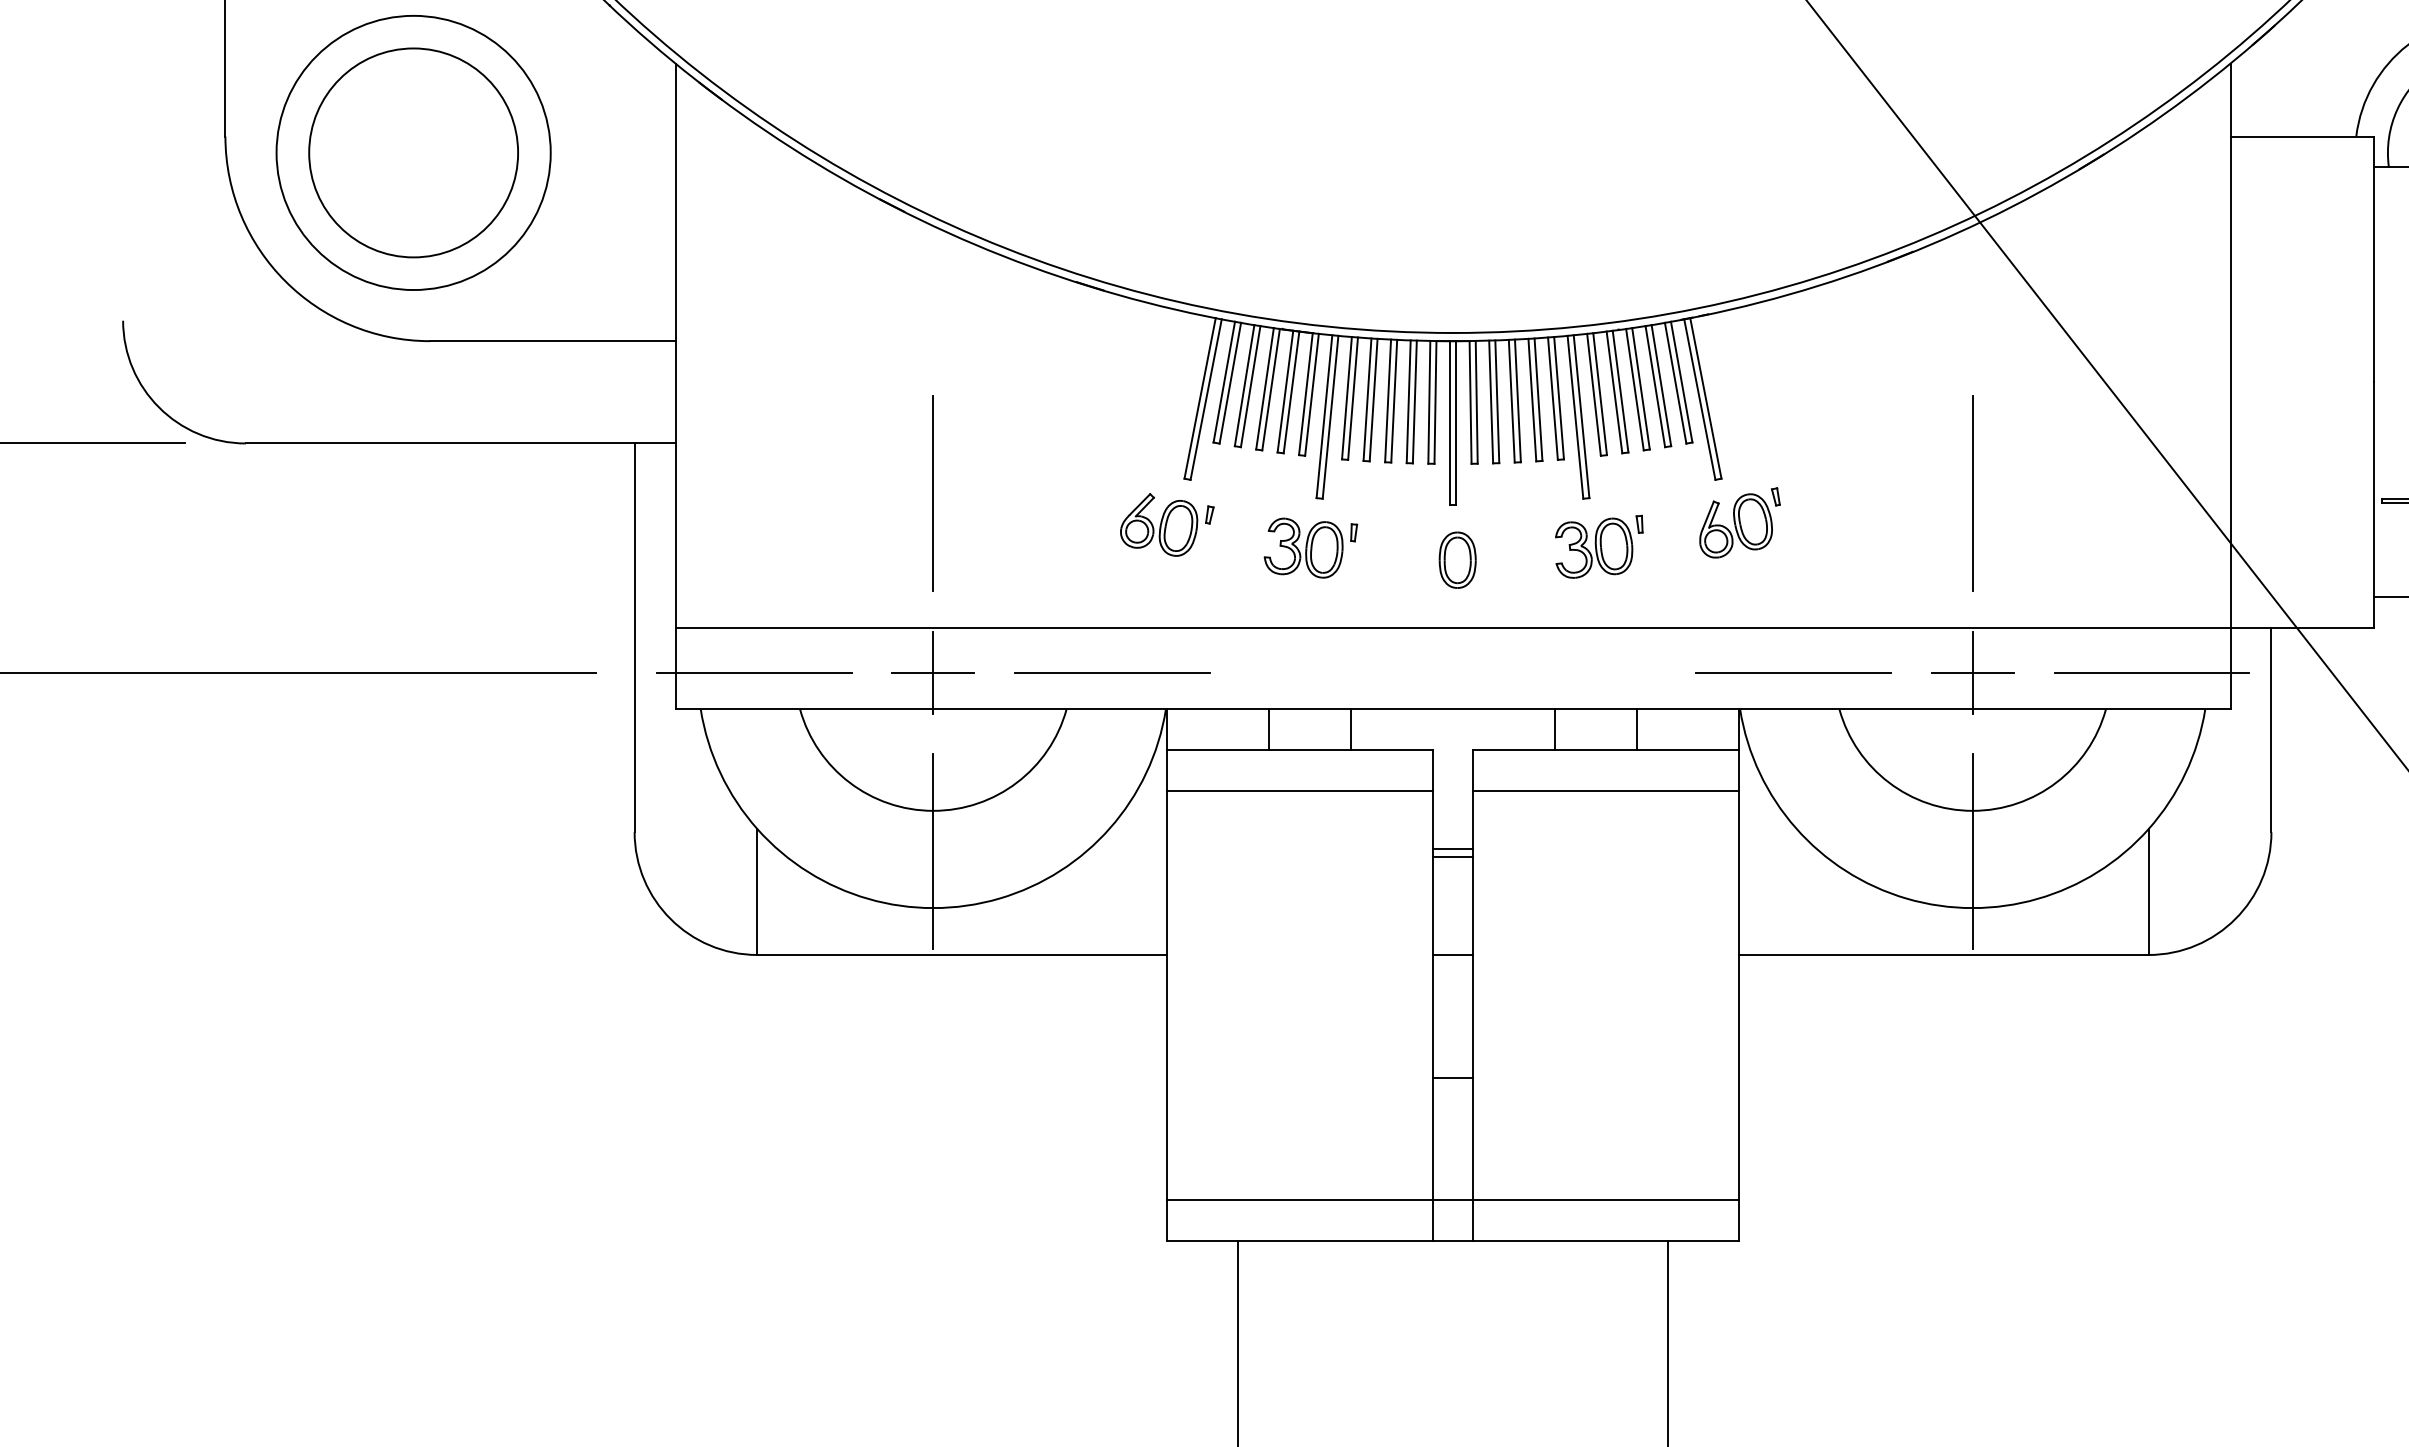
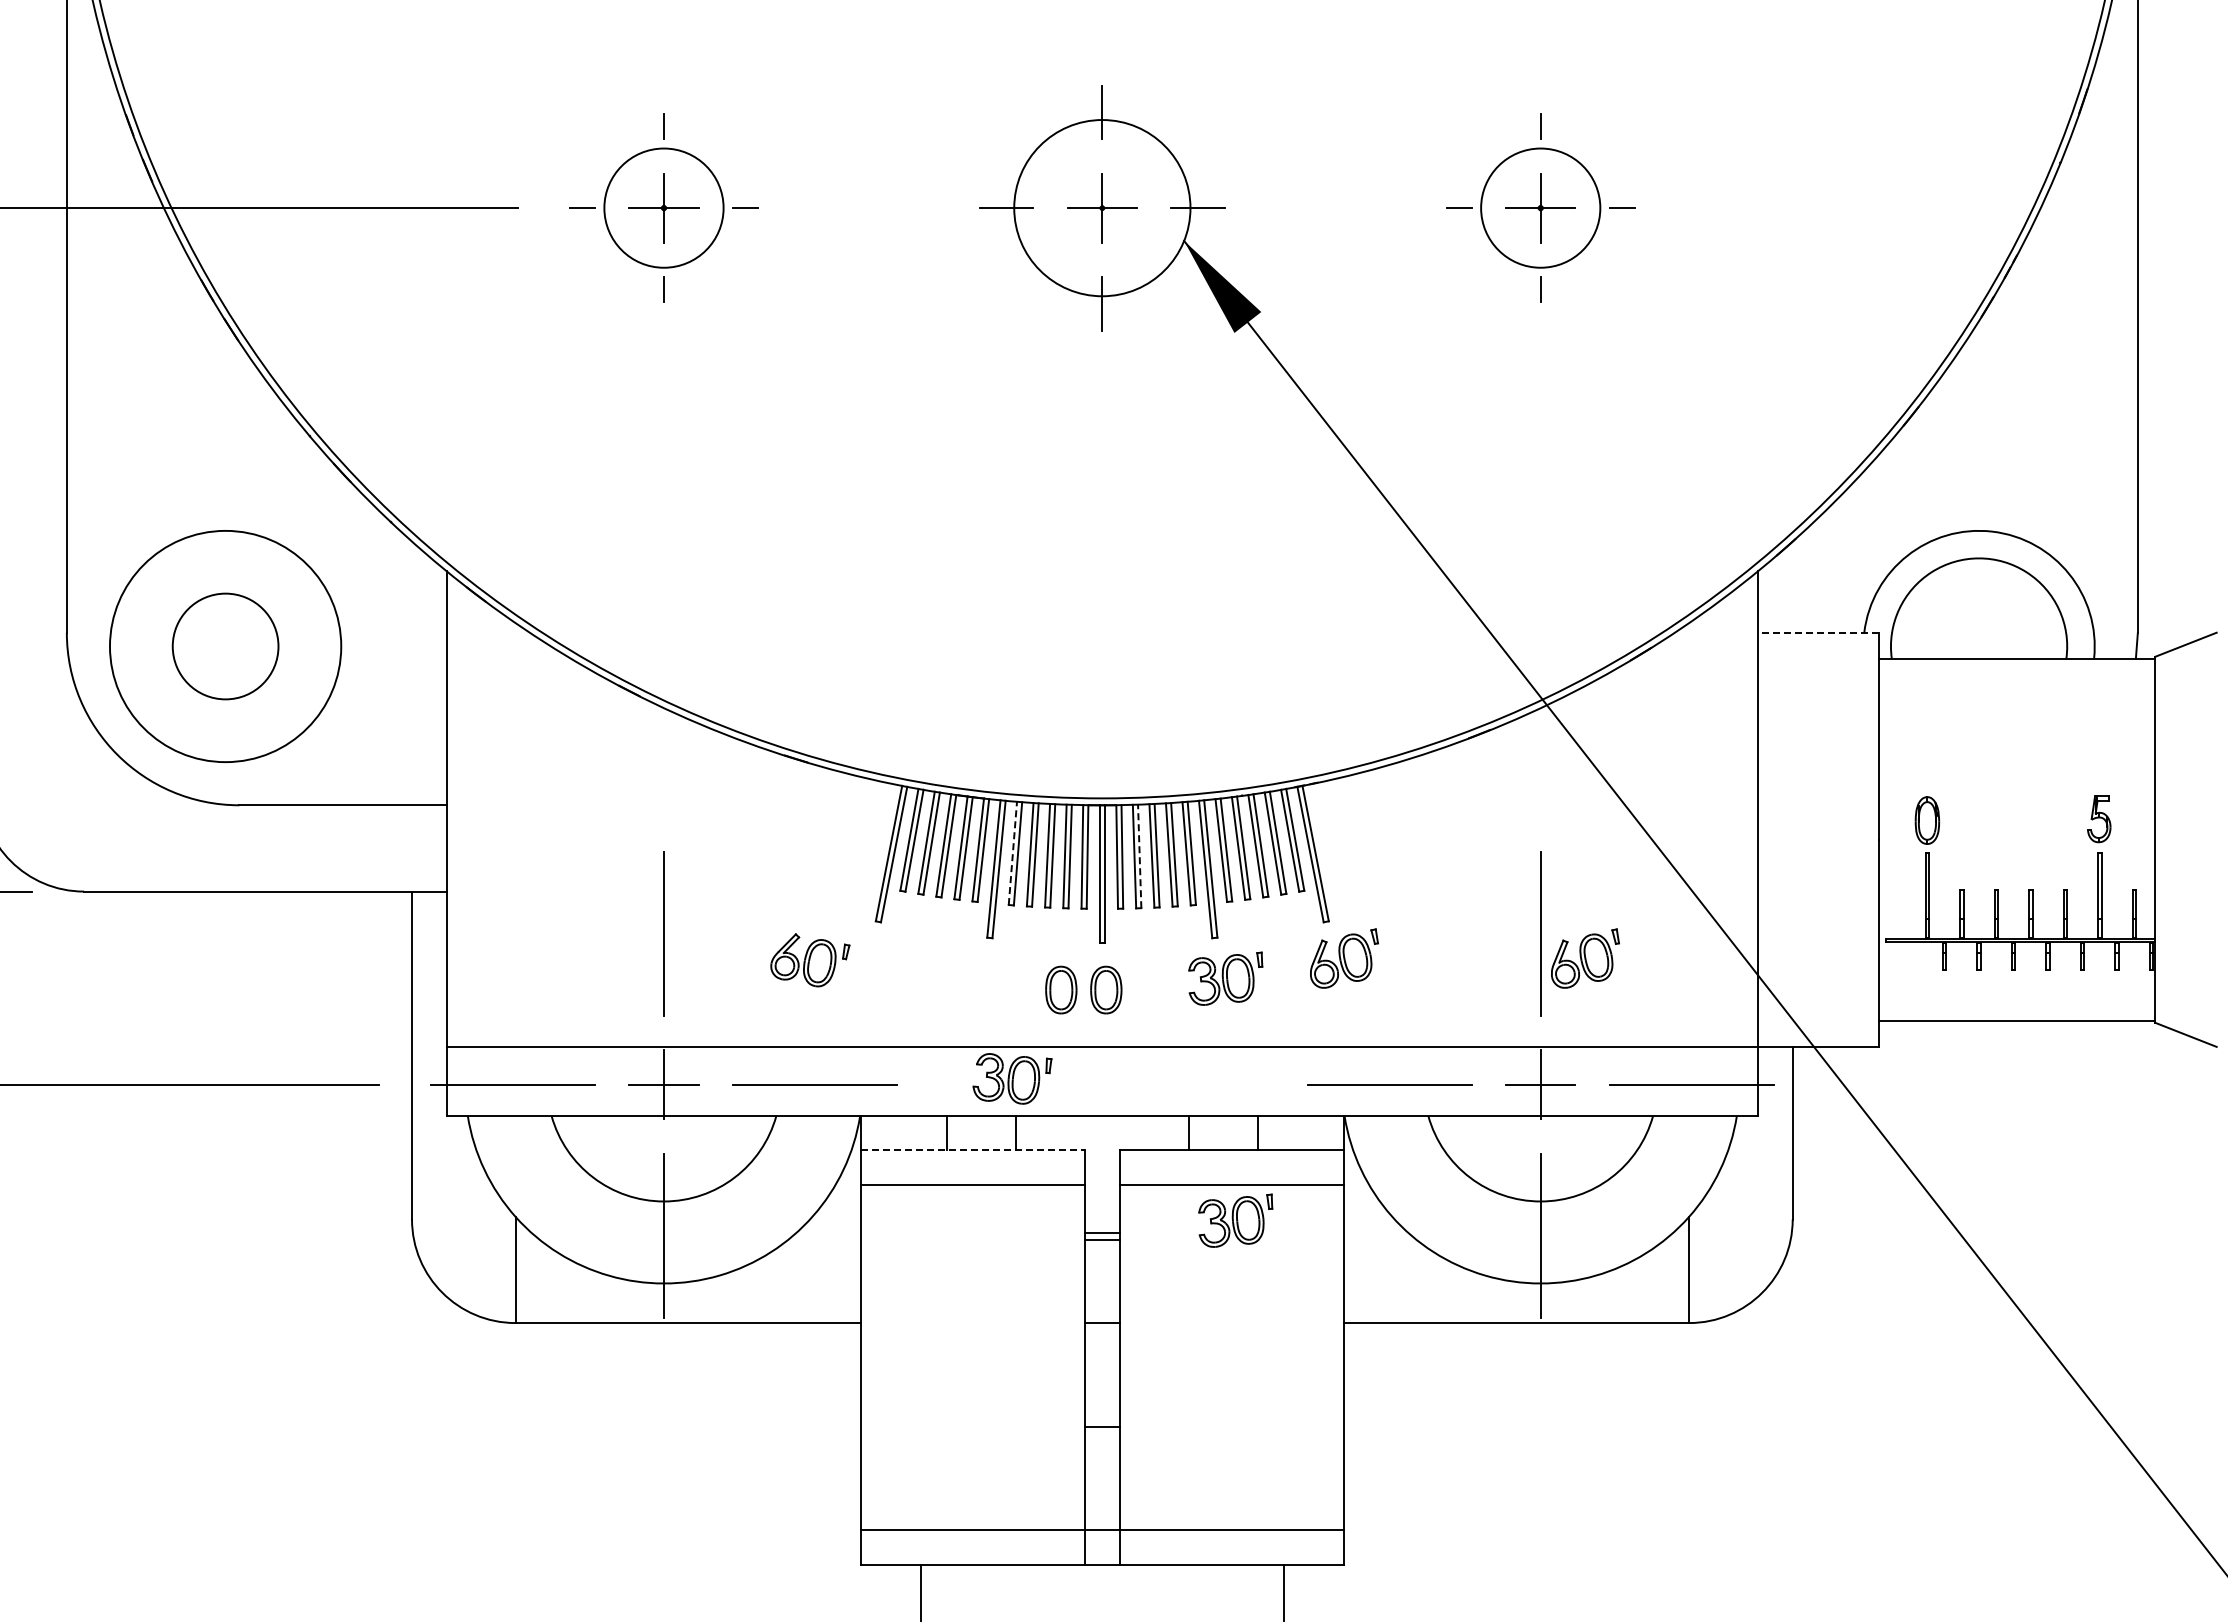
line: (2302, 136) -> (1818, 632), solid -> dashed
circle: (413, 152) -> (225, 646), size x0.6
line: (1346, 398) -> (1012, 853), solid -> dashed
line: (1497, 401) -> (1139, 856), solid -> dashed
part: (2025, 522) -> (1585, 958), added
part: (1167, 525) -> (810, 960), moved
part: (1310, 547) -> (1012, 1078), moved
part: (1404, 559) -> (1061, 989), added
line: (1300, 750) -> (973, 1150), solid -> dashed
part: (1610, 833) -> (1235, 1220), added

